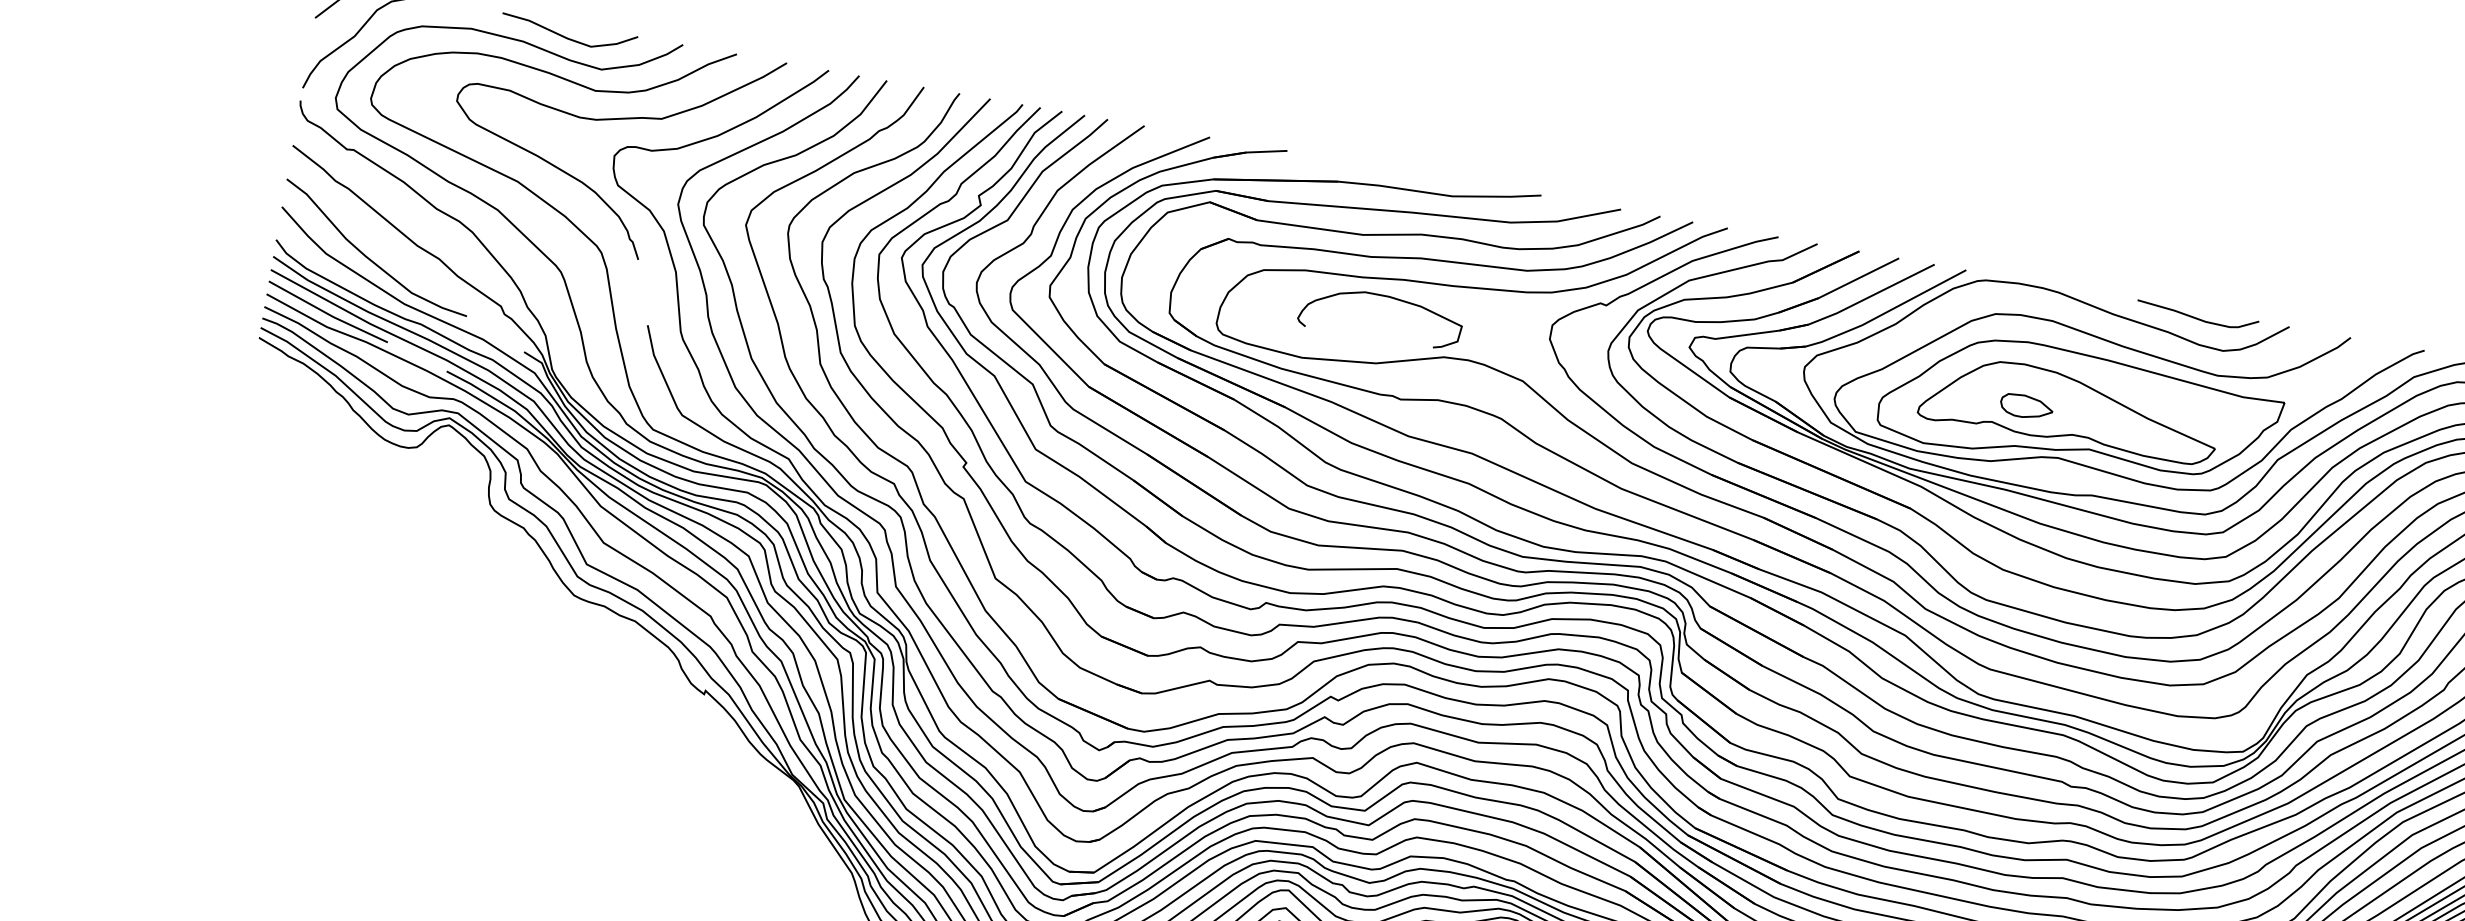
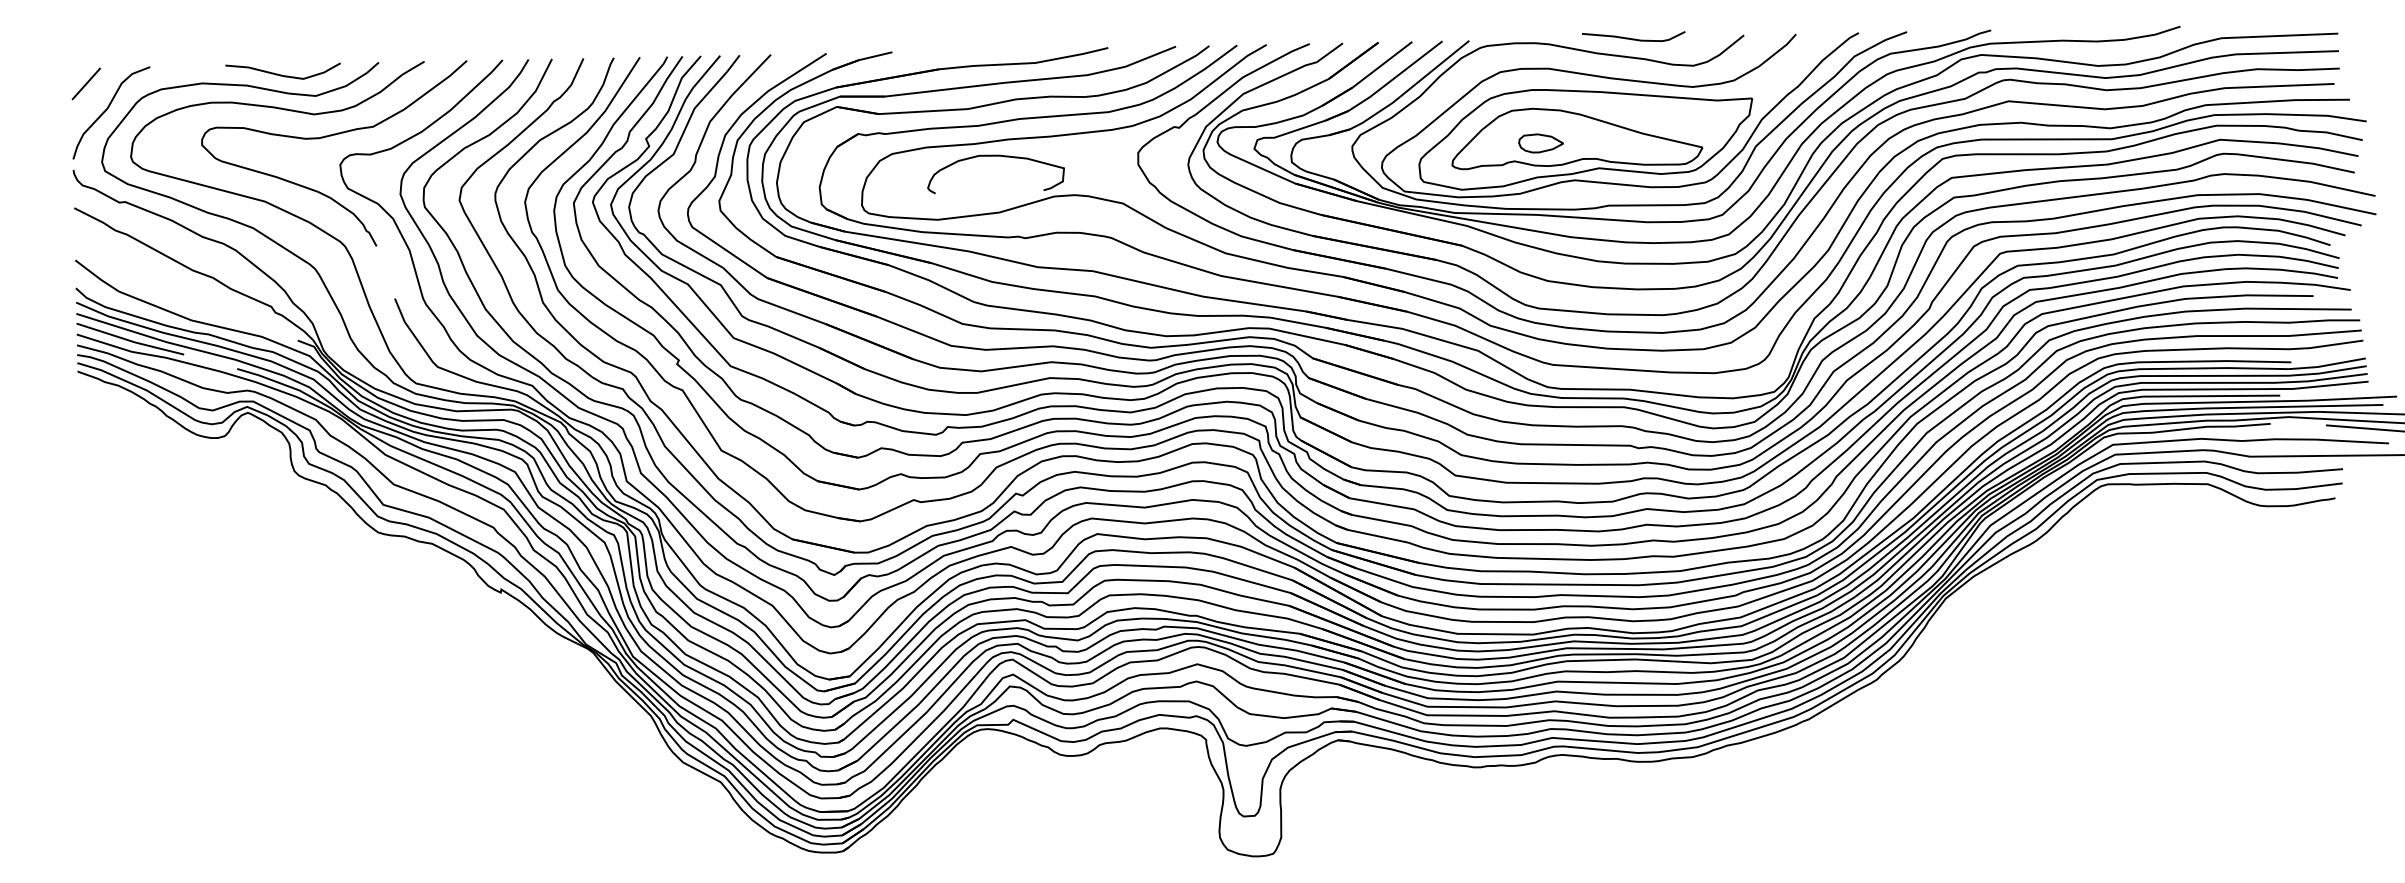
curve: (368, 256) -> (154, 287), removed
curve: (2196, 317) -> (1633, 38), moved

